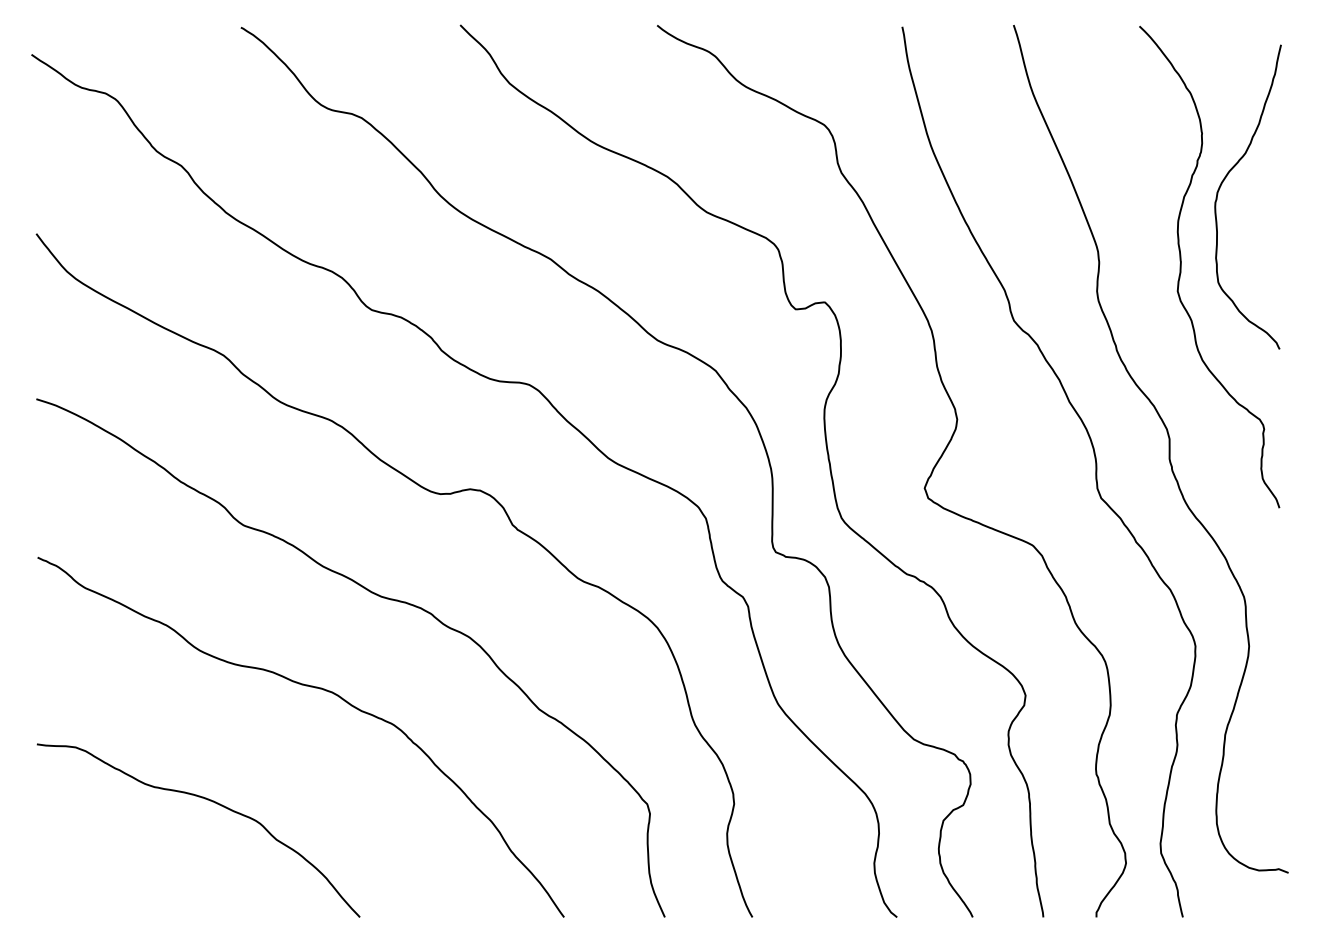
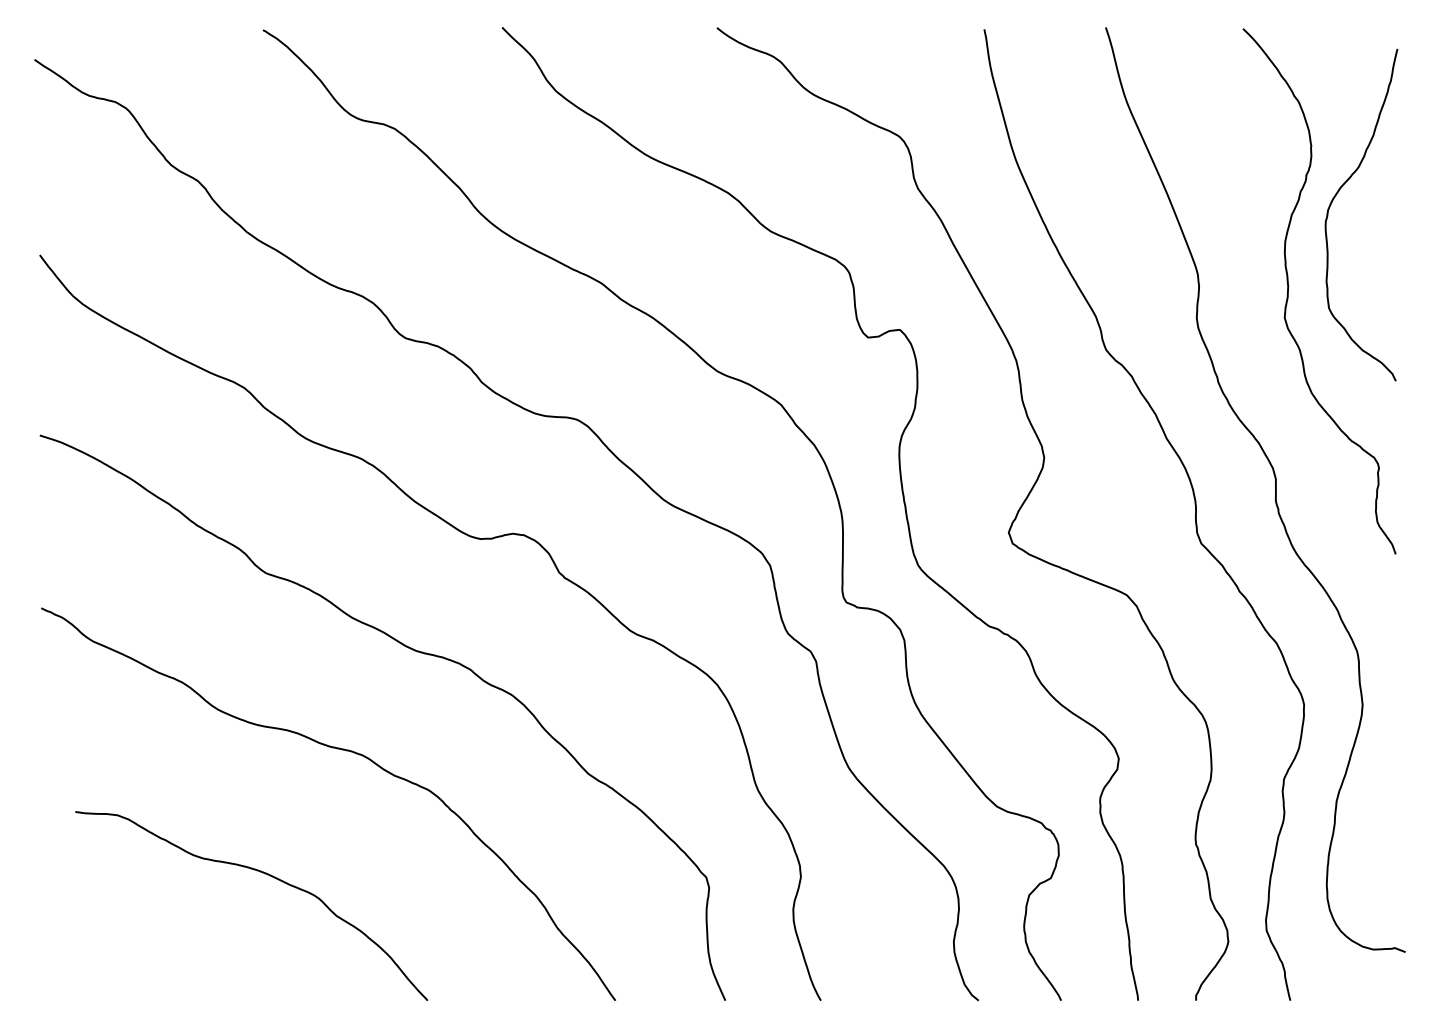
curve: (212, 802) -> (266, 875), moved

